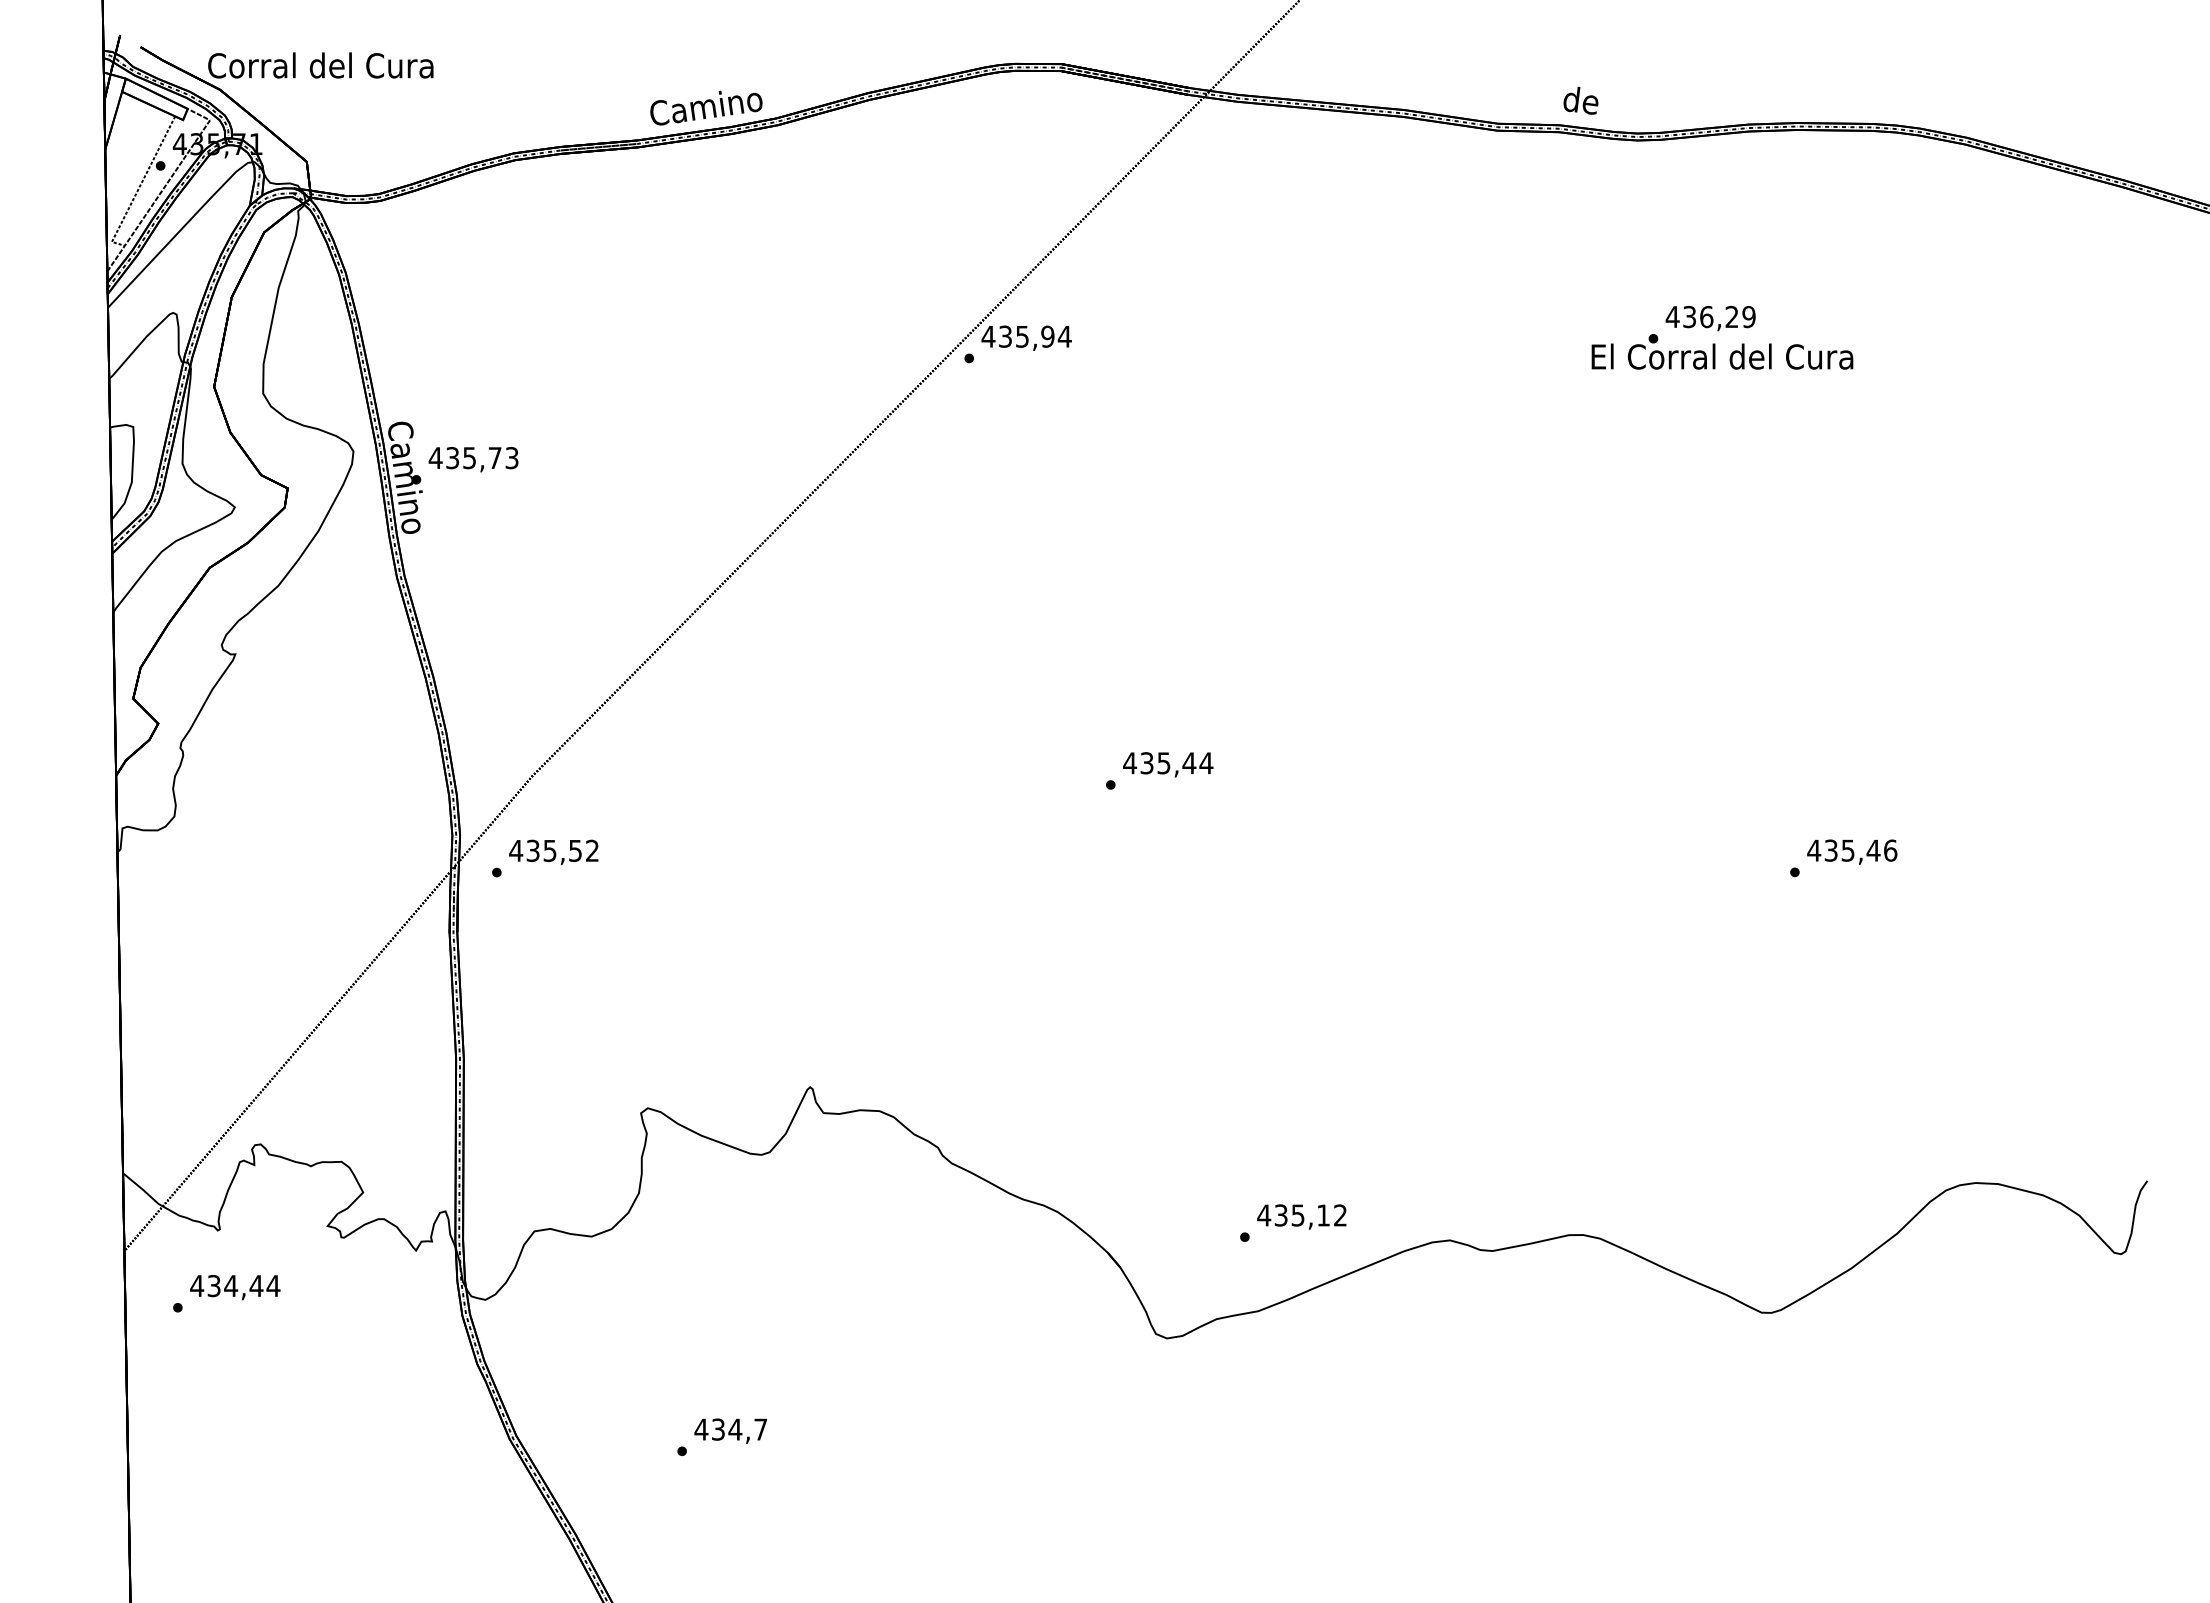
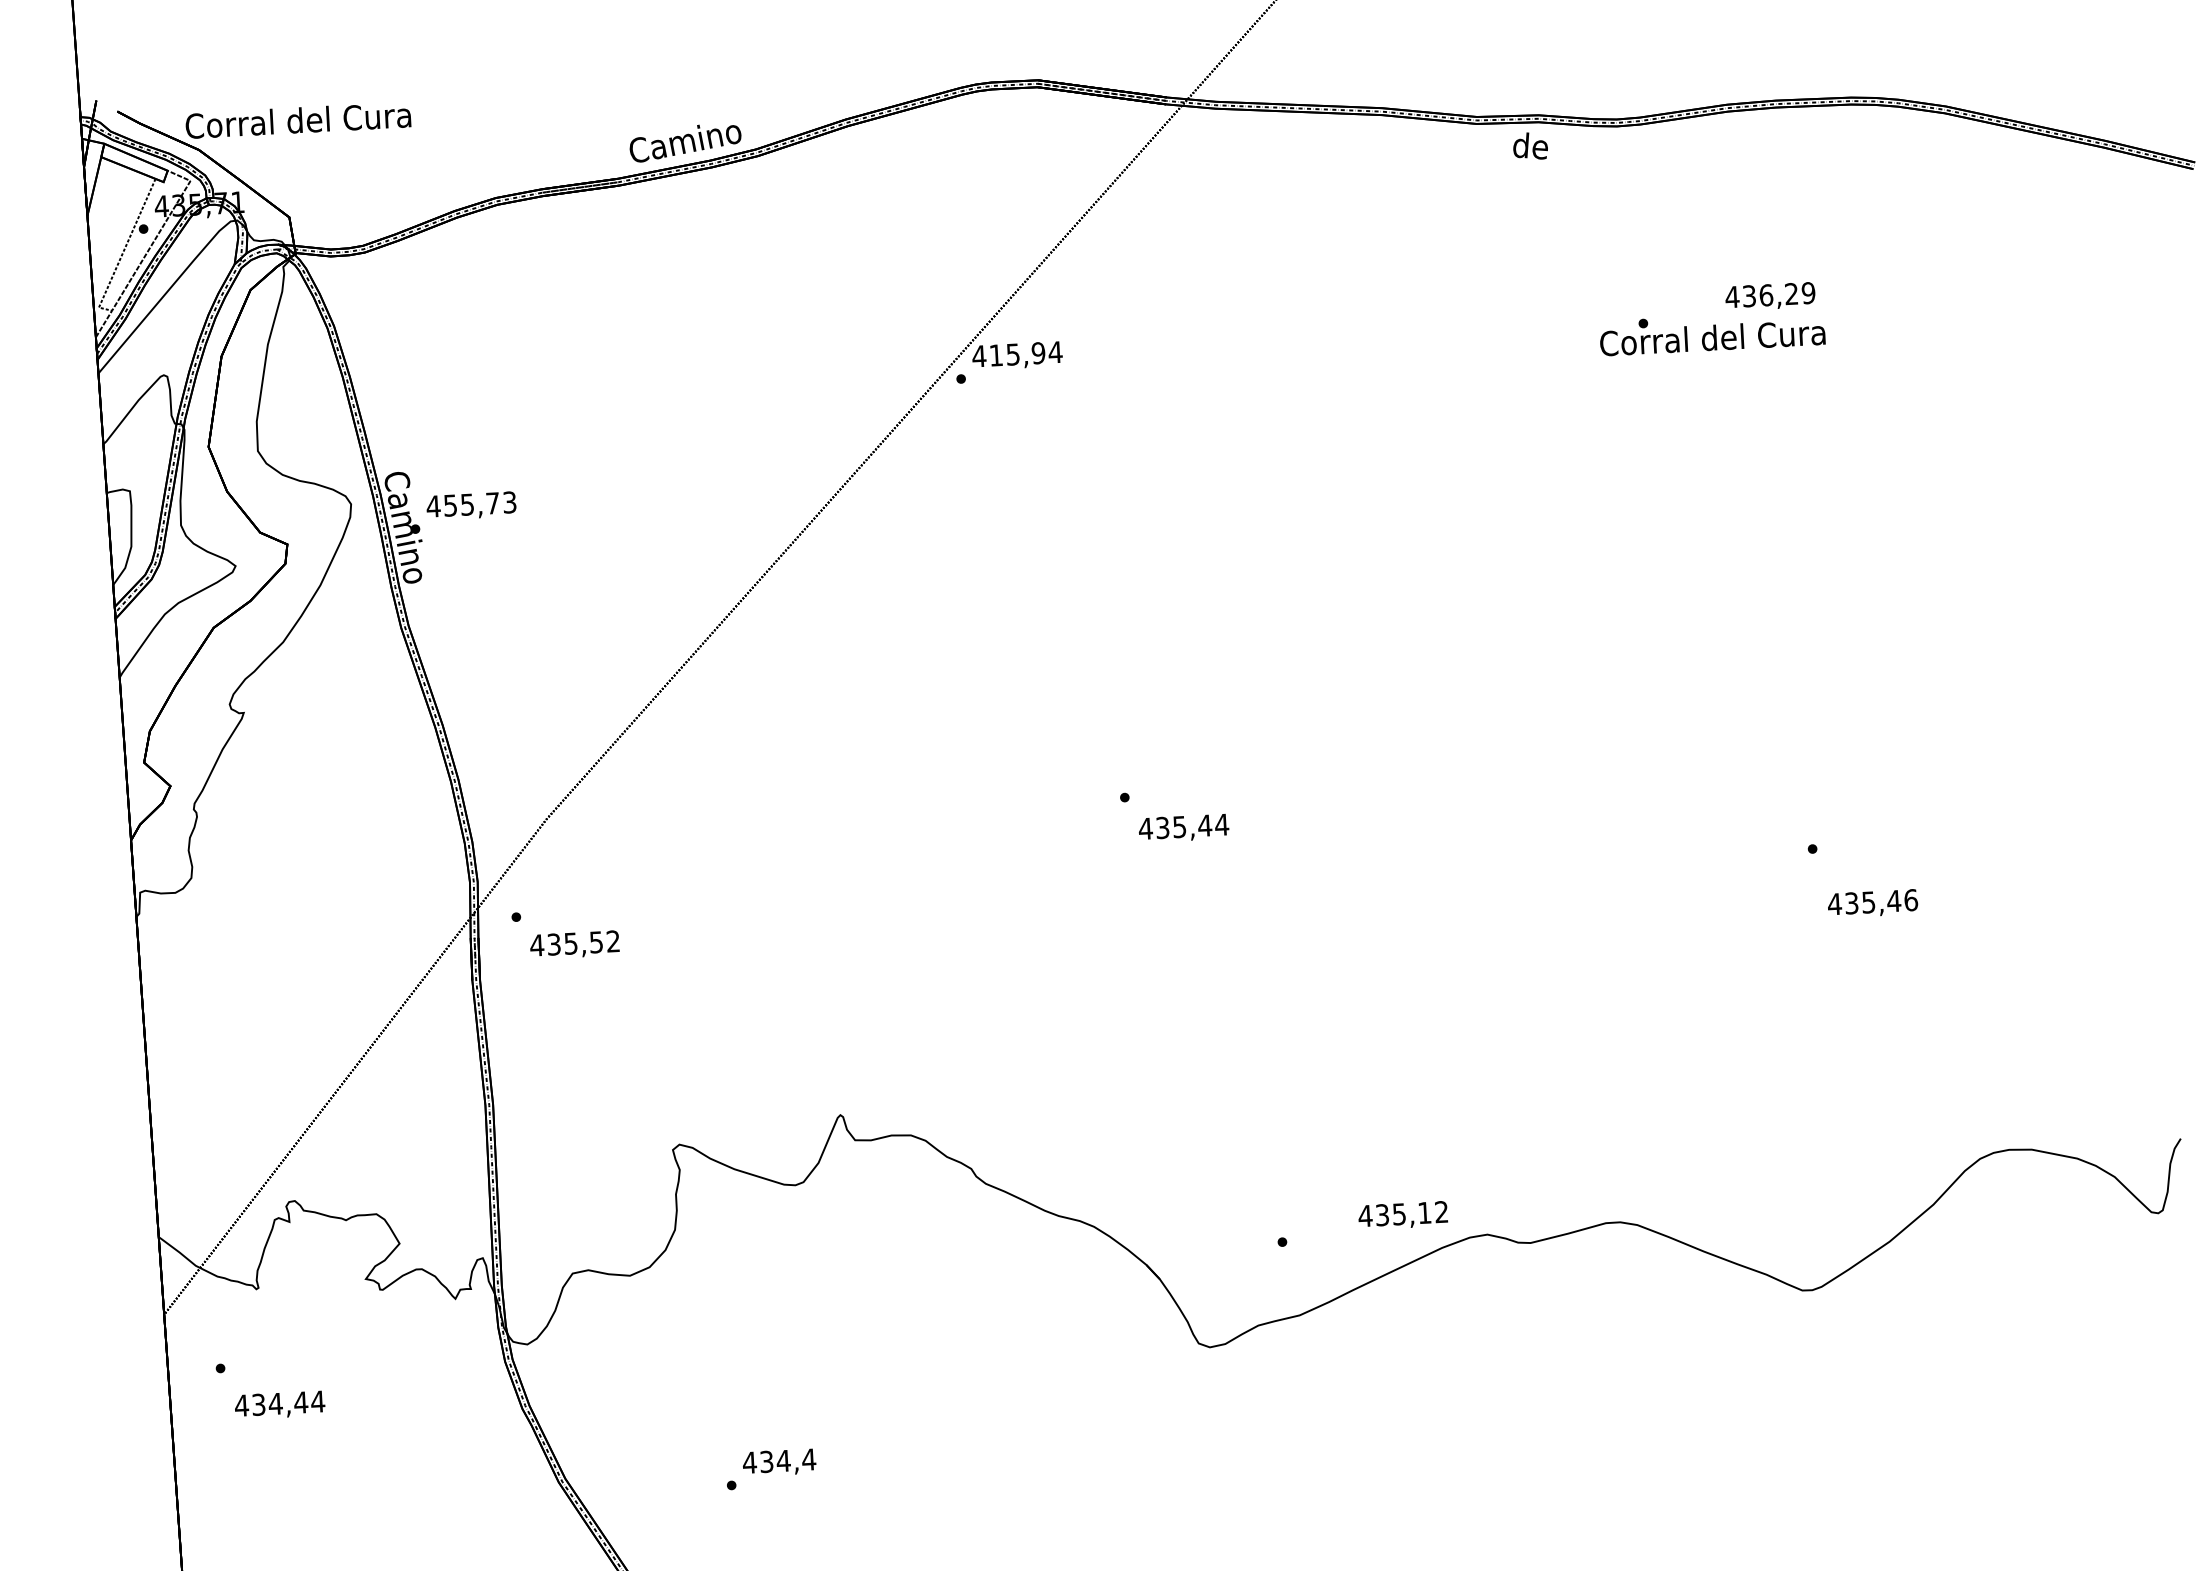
text: (1580, 100) -> (1530, 146), moved
text: (1710, 318) -> (1770, 296), moved
text: (1005, 336) -> (996, 355), 435,94 -> 415,94
text: (1722, 356) -> (1713, 337), El Corral del Cura -> Corral del Cura
text: (453, 457) -> (451, 504), 435,73 -> 455,73
text: (1168, 764) -> (1184, 828), moved
text: (1852, 851) -> (1873, 903), moved
text: (553, 852) -> (574, 945), moved
text: (1301, 1216) -> (1402, 1215), moved
text: (235, 1287) -> (280, 1405), moved
text: (760, 1429) -> (808, 1459), 434,7 -> 434,4

